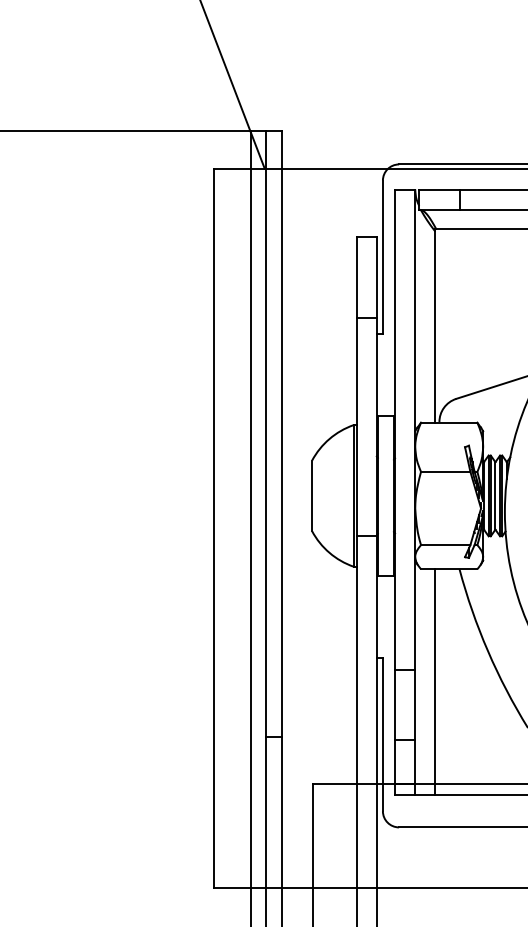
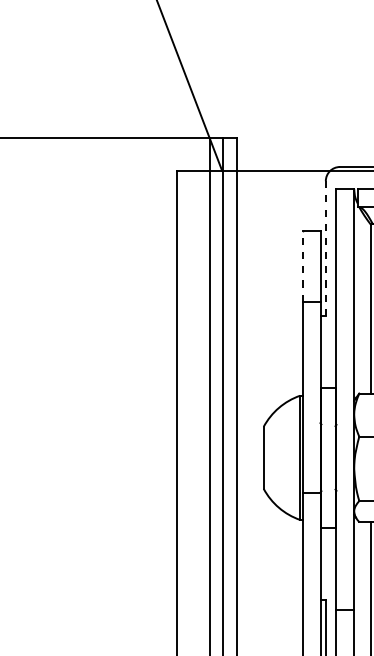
line: (382, 257) -> (325, 248), solid -> dashed
line: (356, 277) -> (302, 266), solid -> dashed

